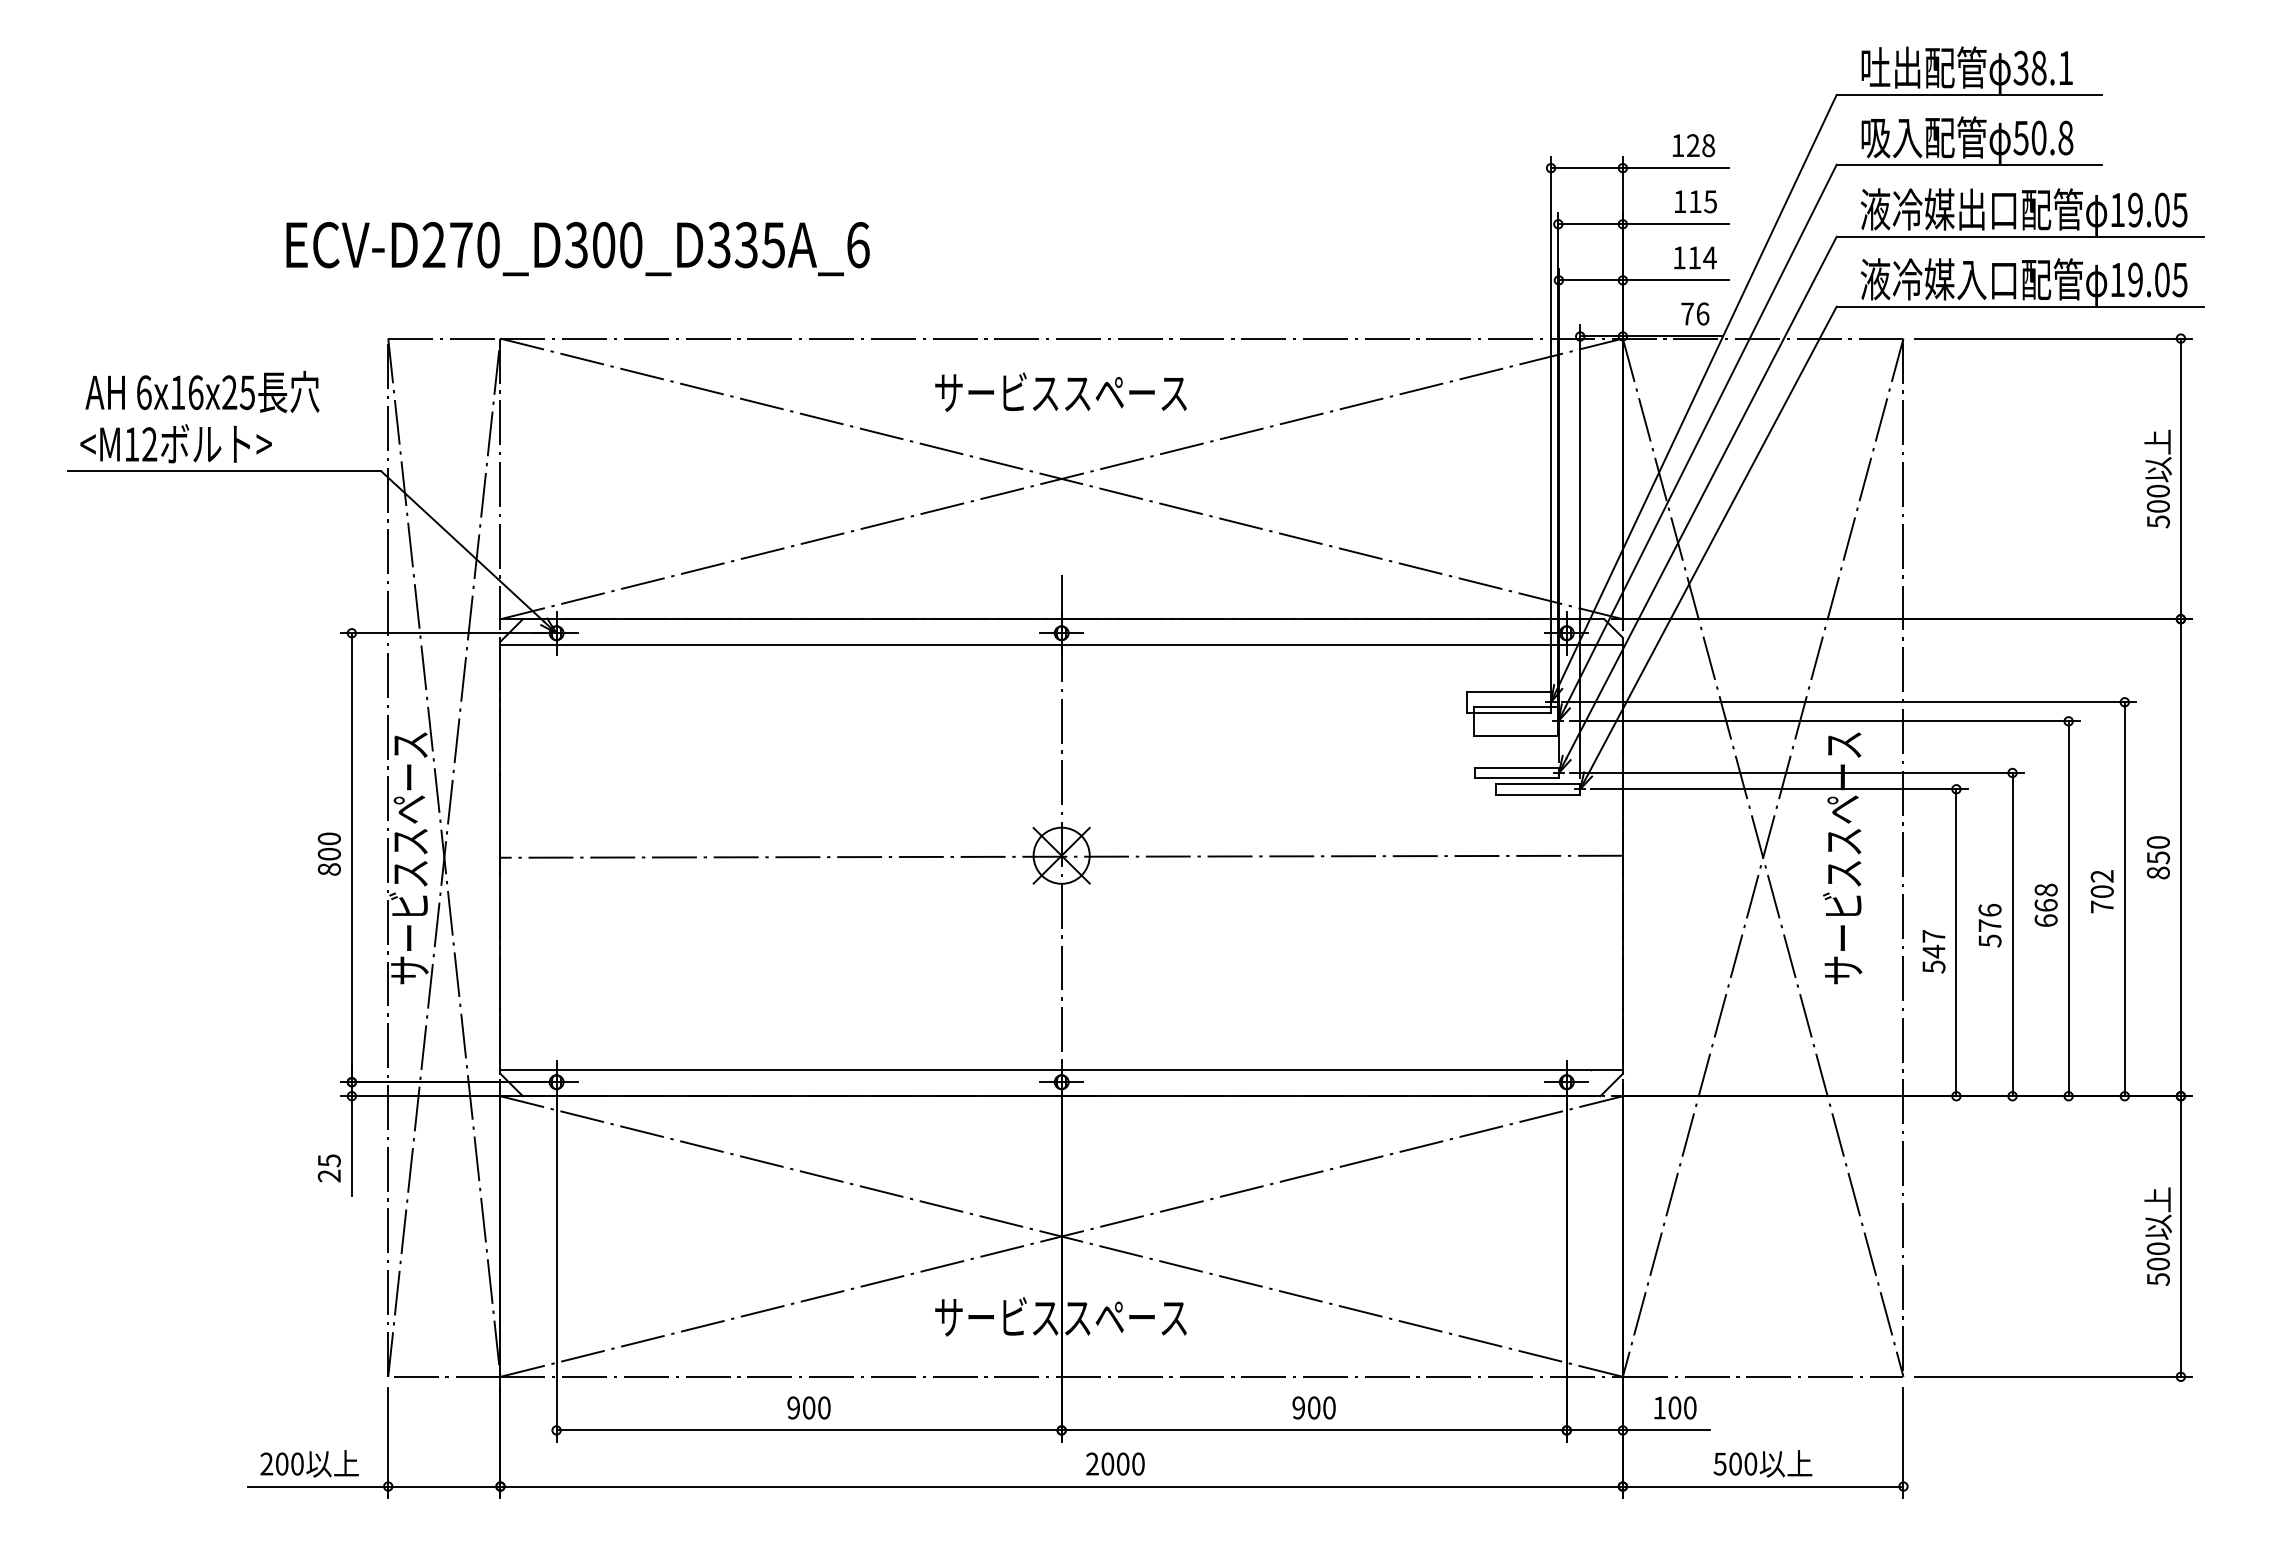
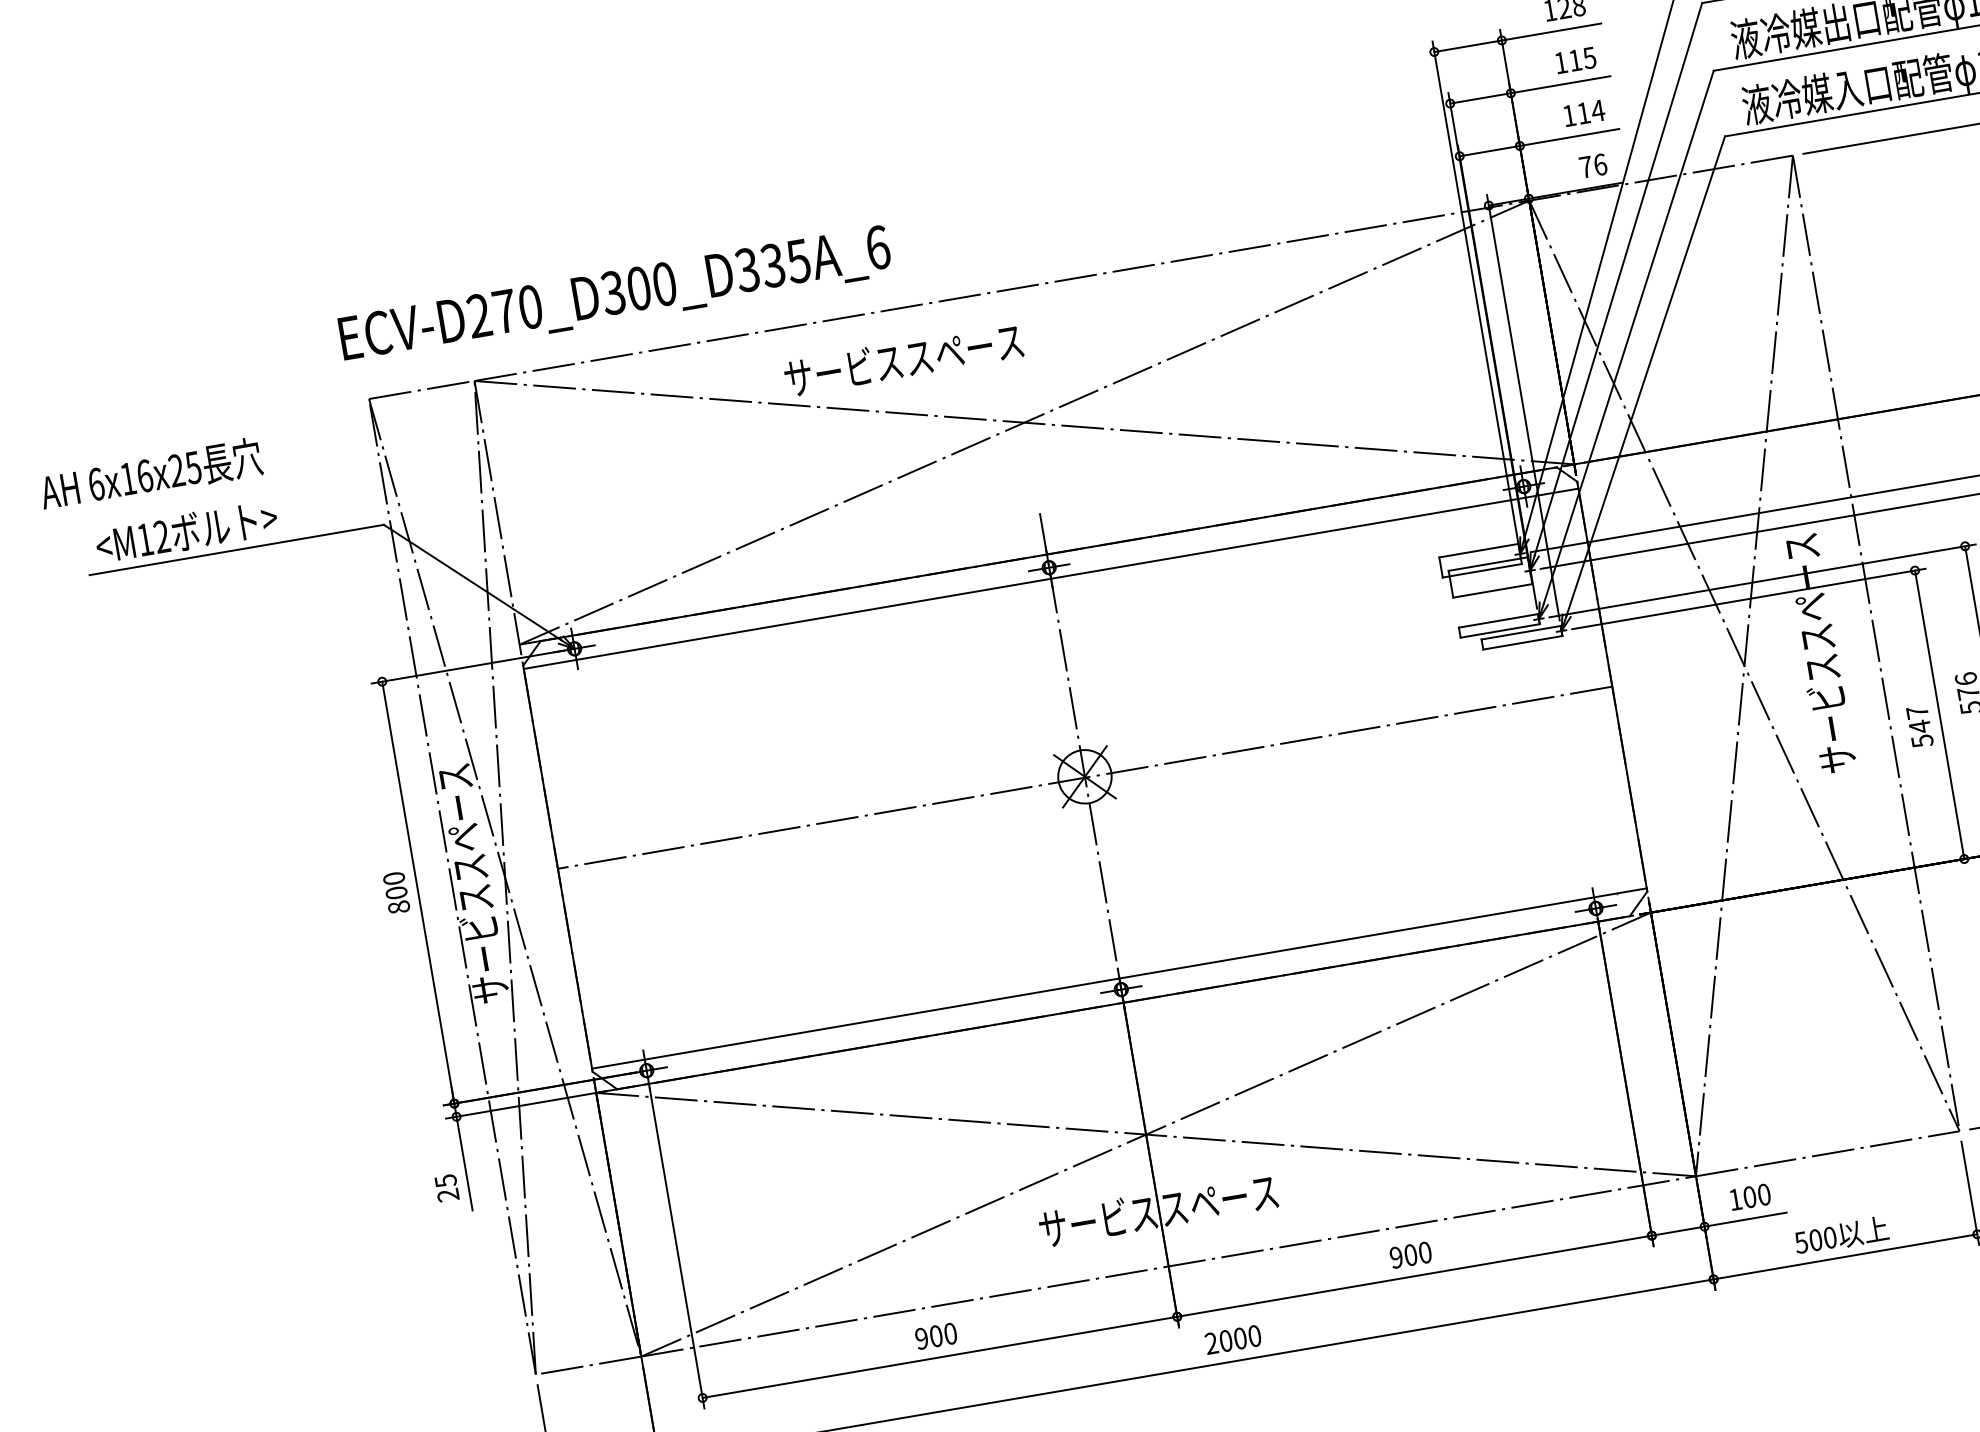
text: (577, 249) -> (614, 296), moved
text: (1060, 391) -> (903, 358), moved
text: (202, 392) -> (151, 474), moved

